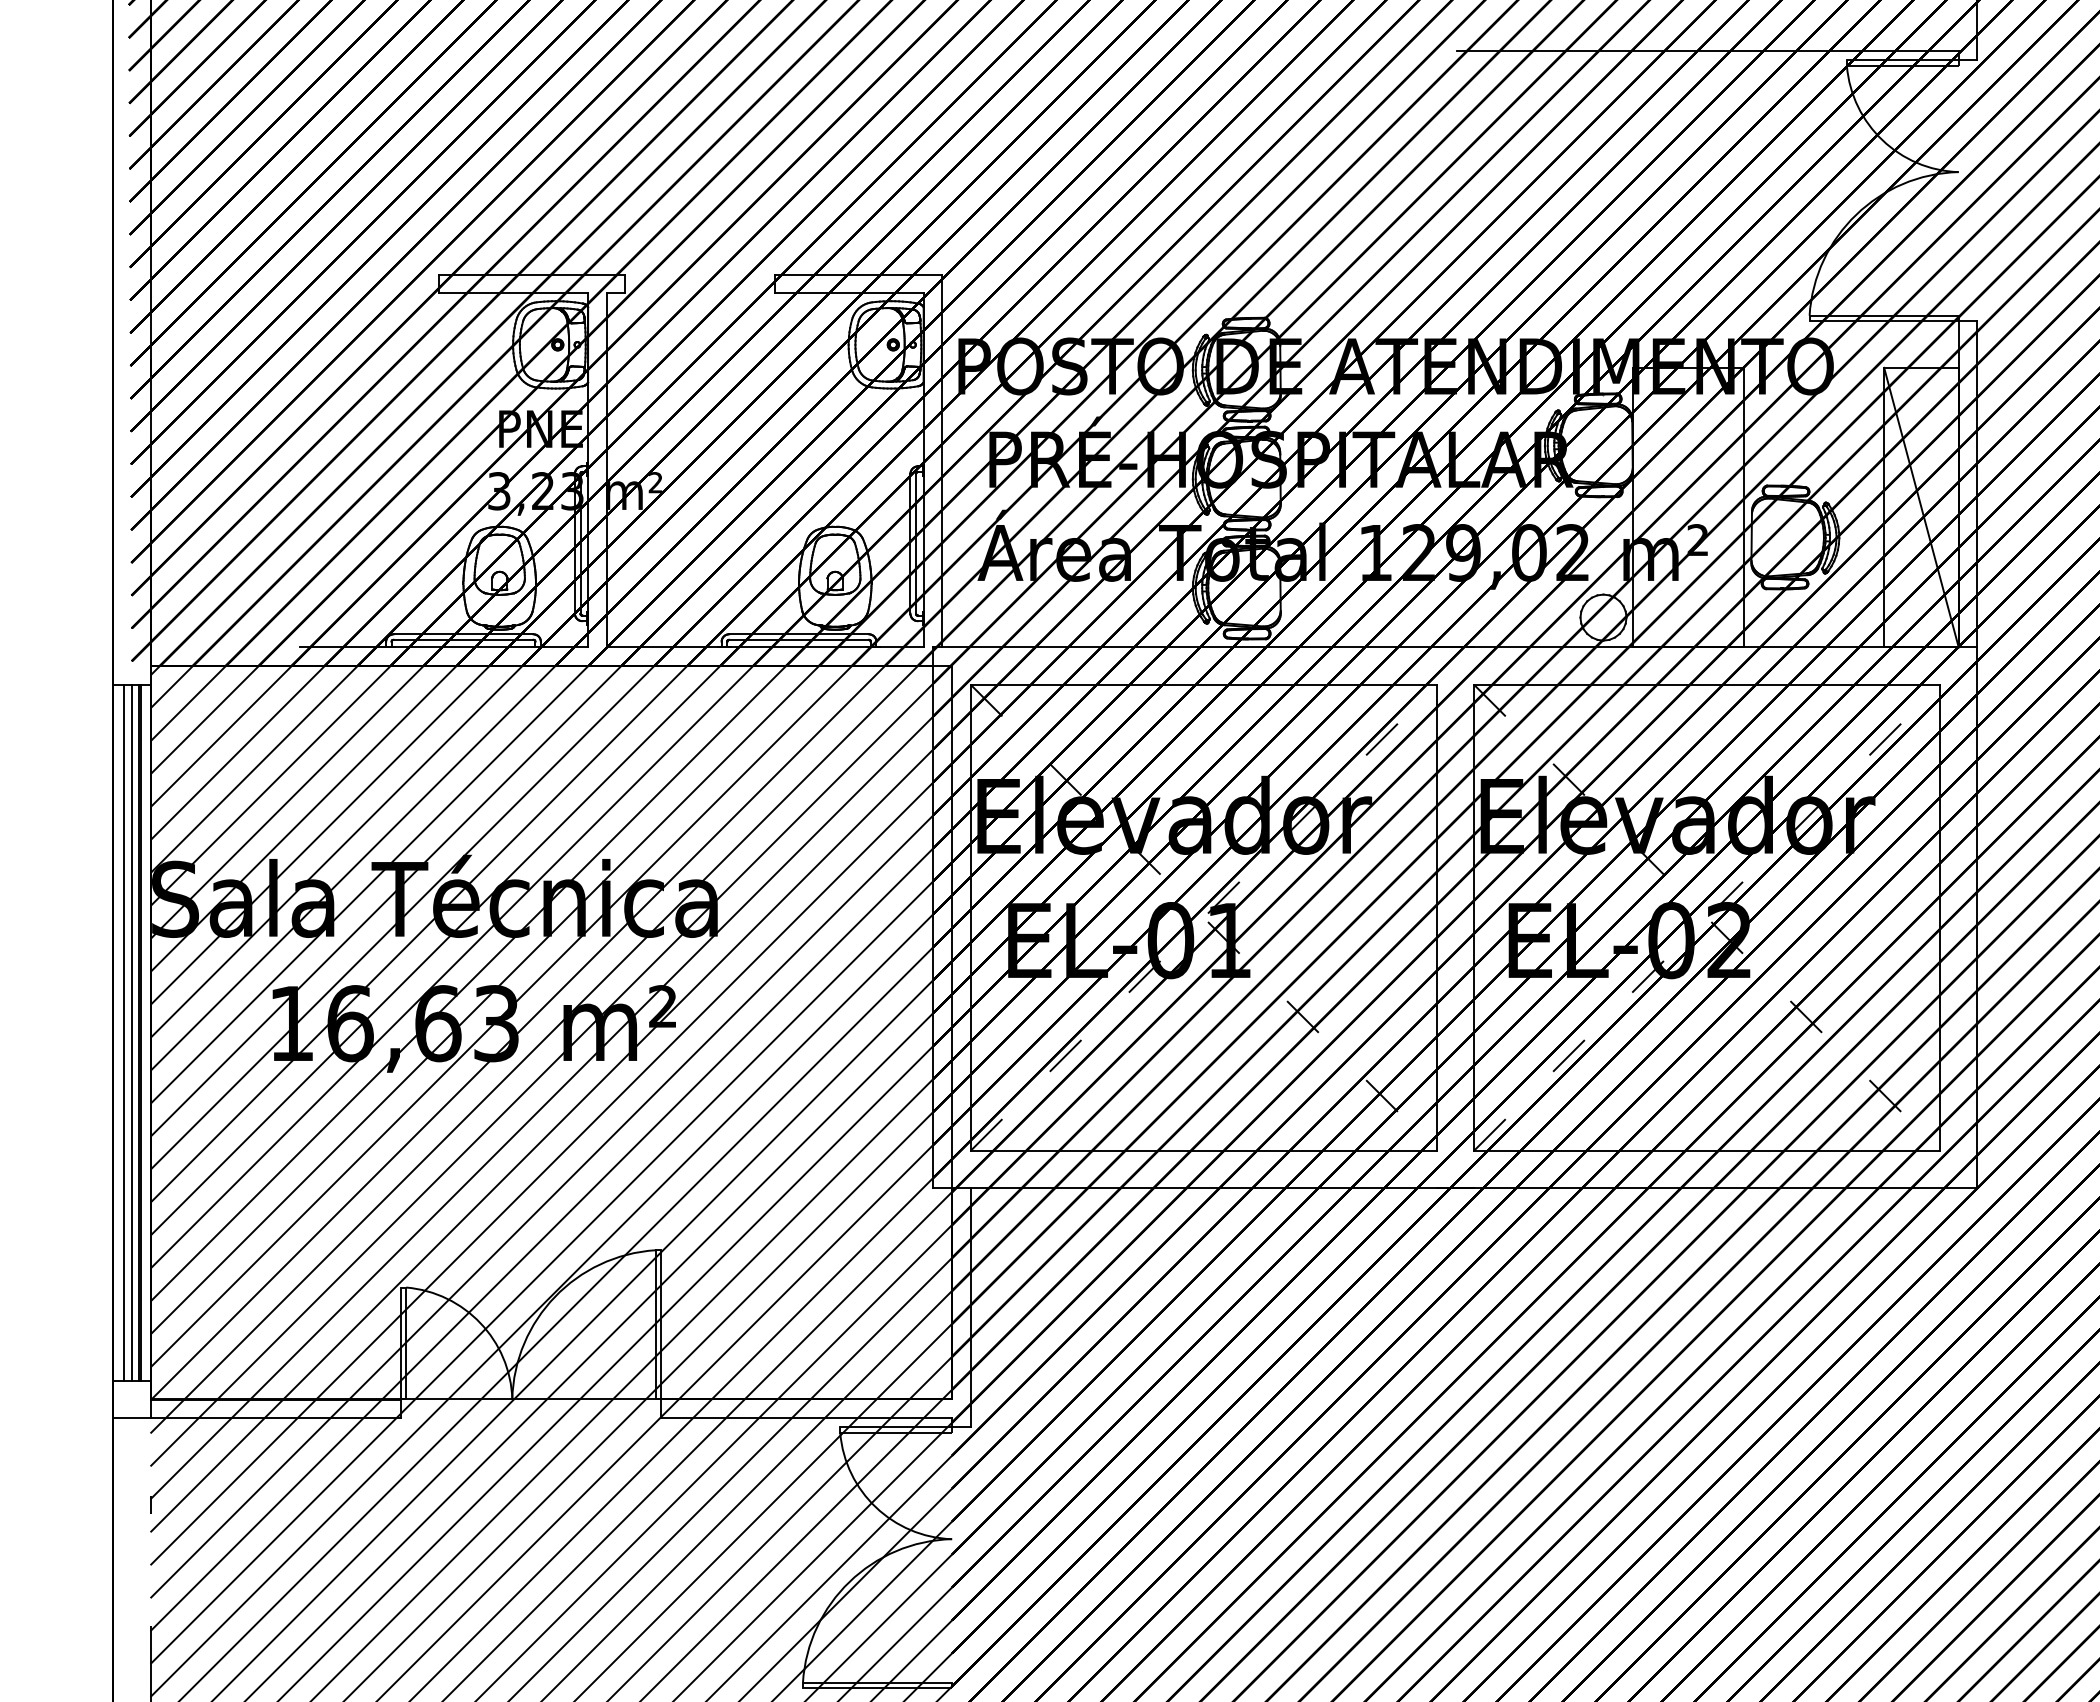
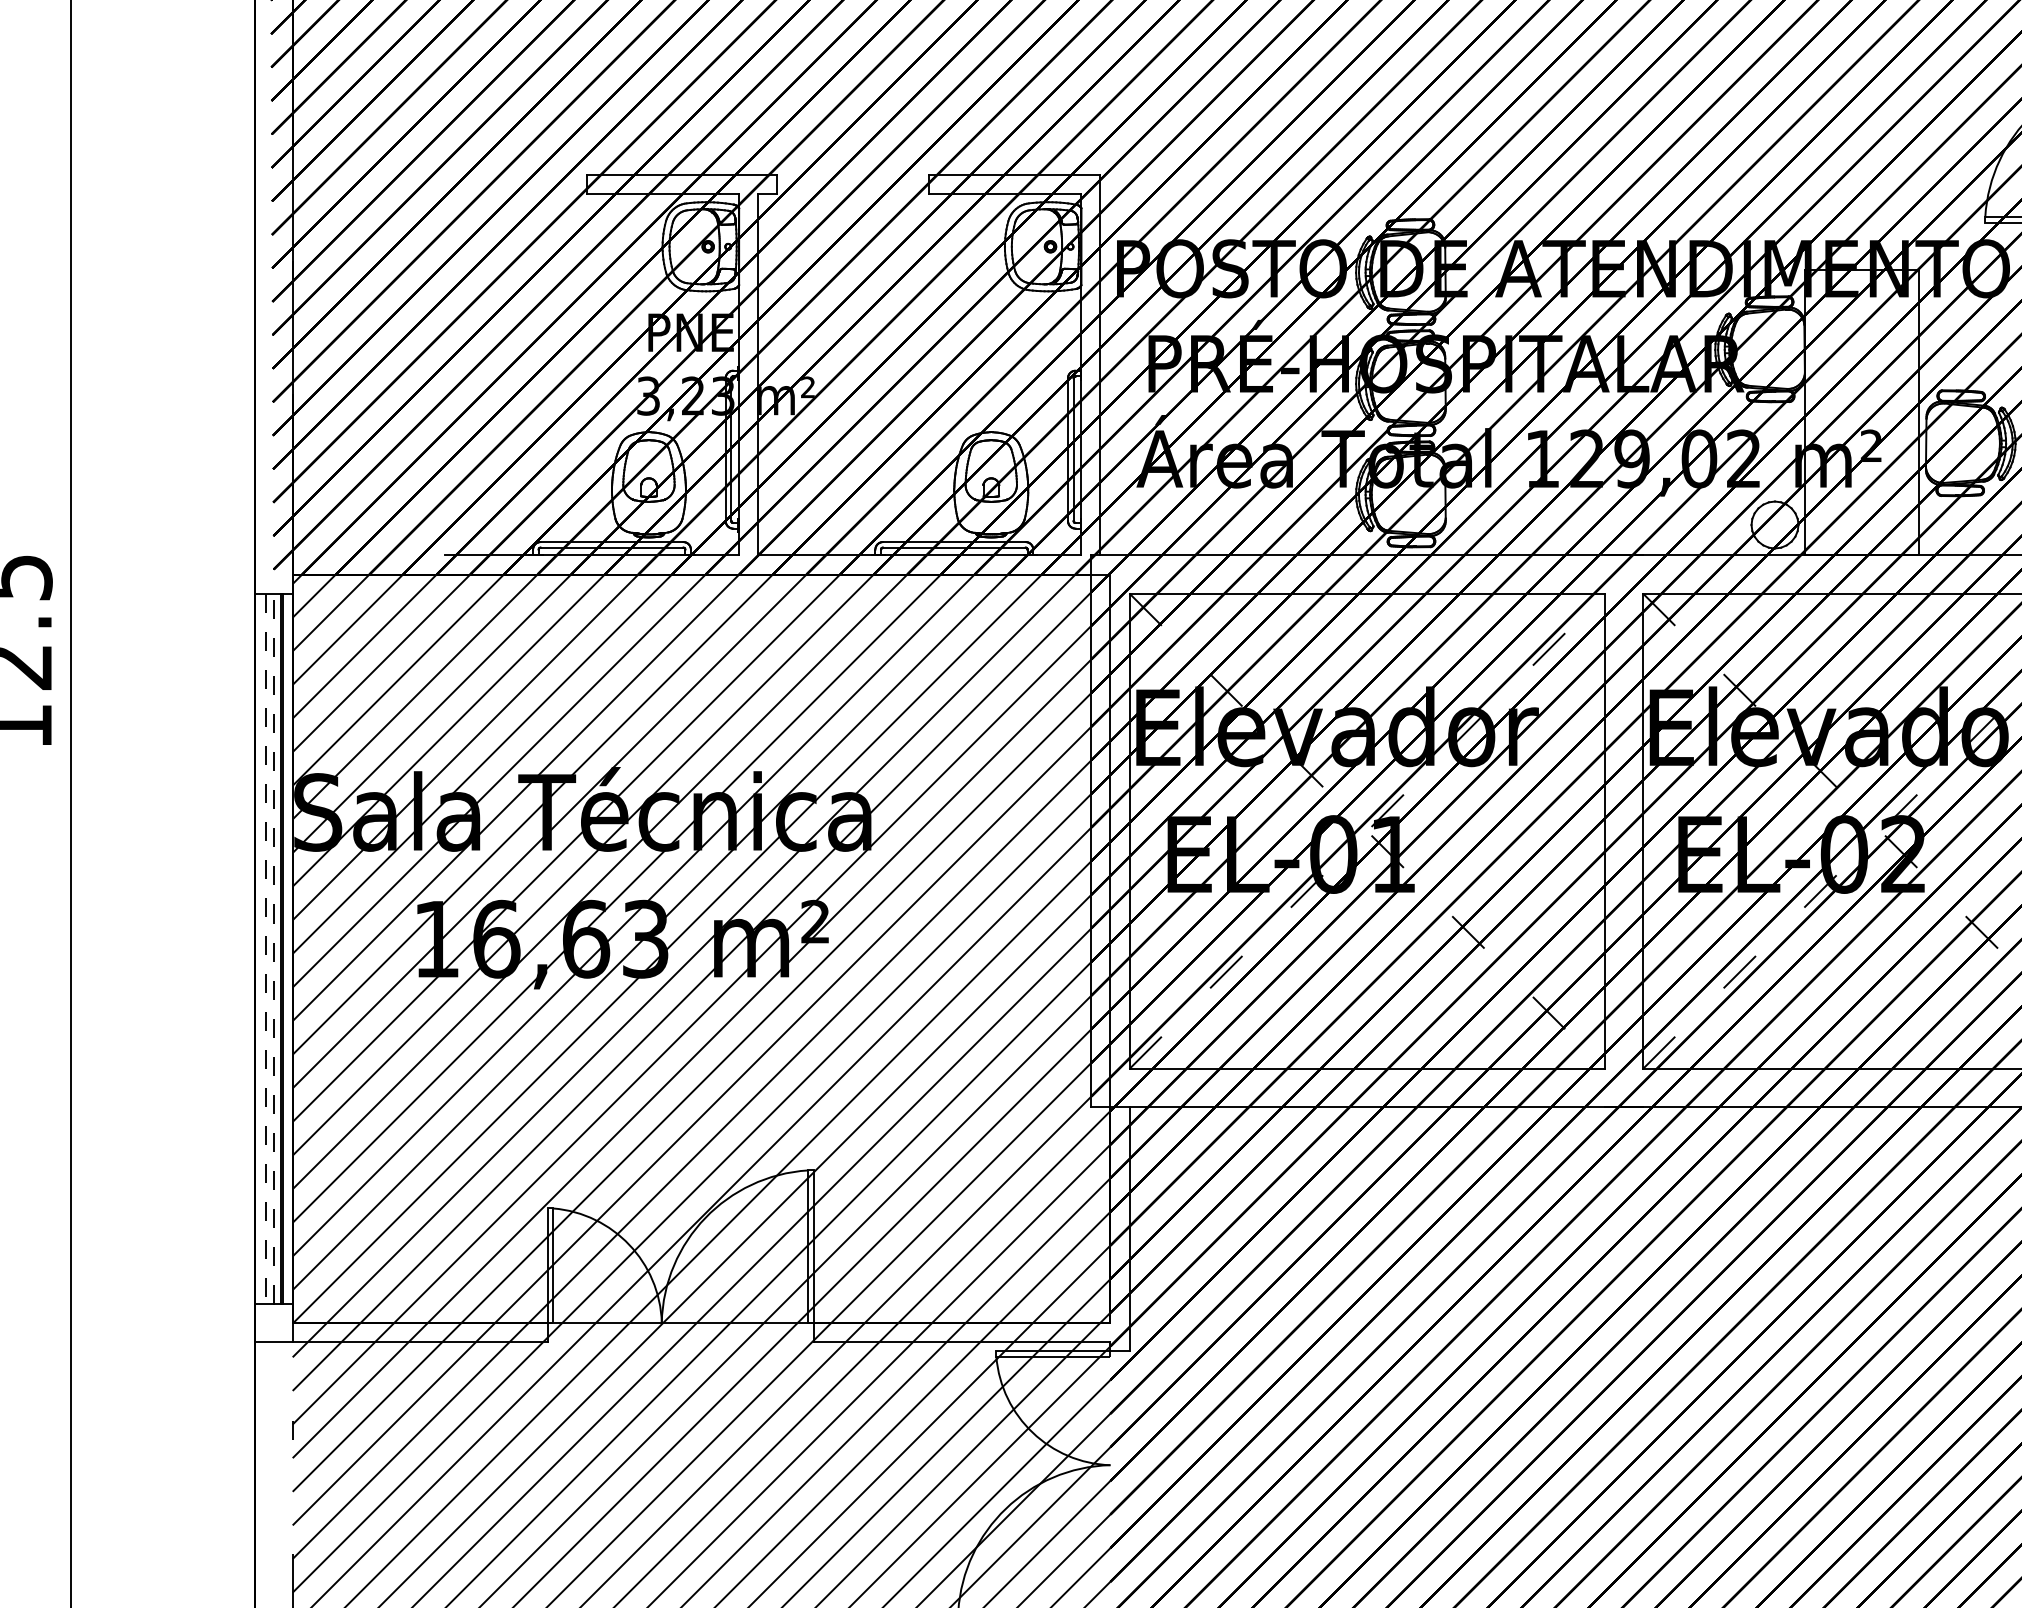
line: (131, 1032) -> (273, 948), solid -> dashed
line: (124, 1033) -> (266, 949), solid -> dashed

